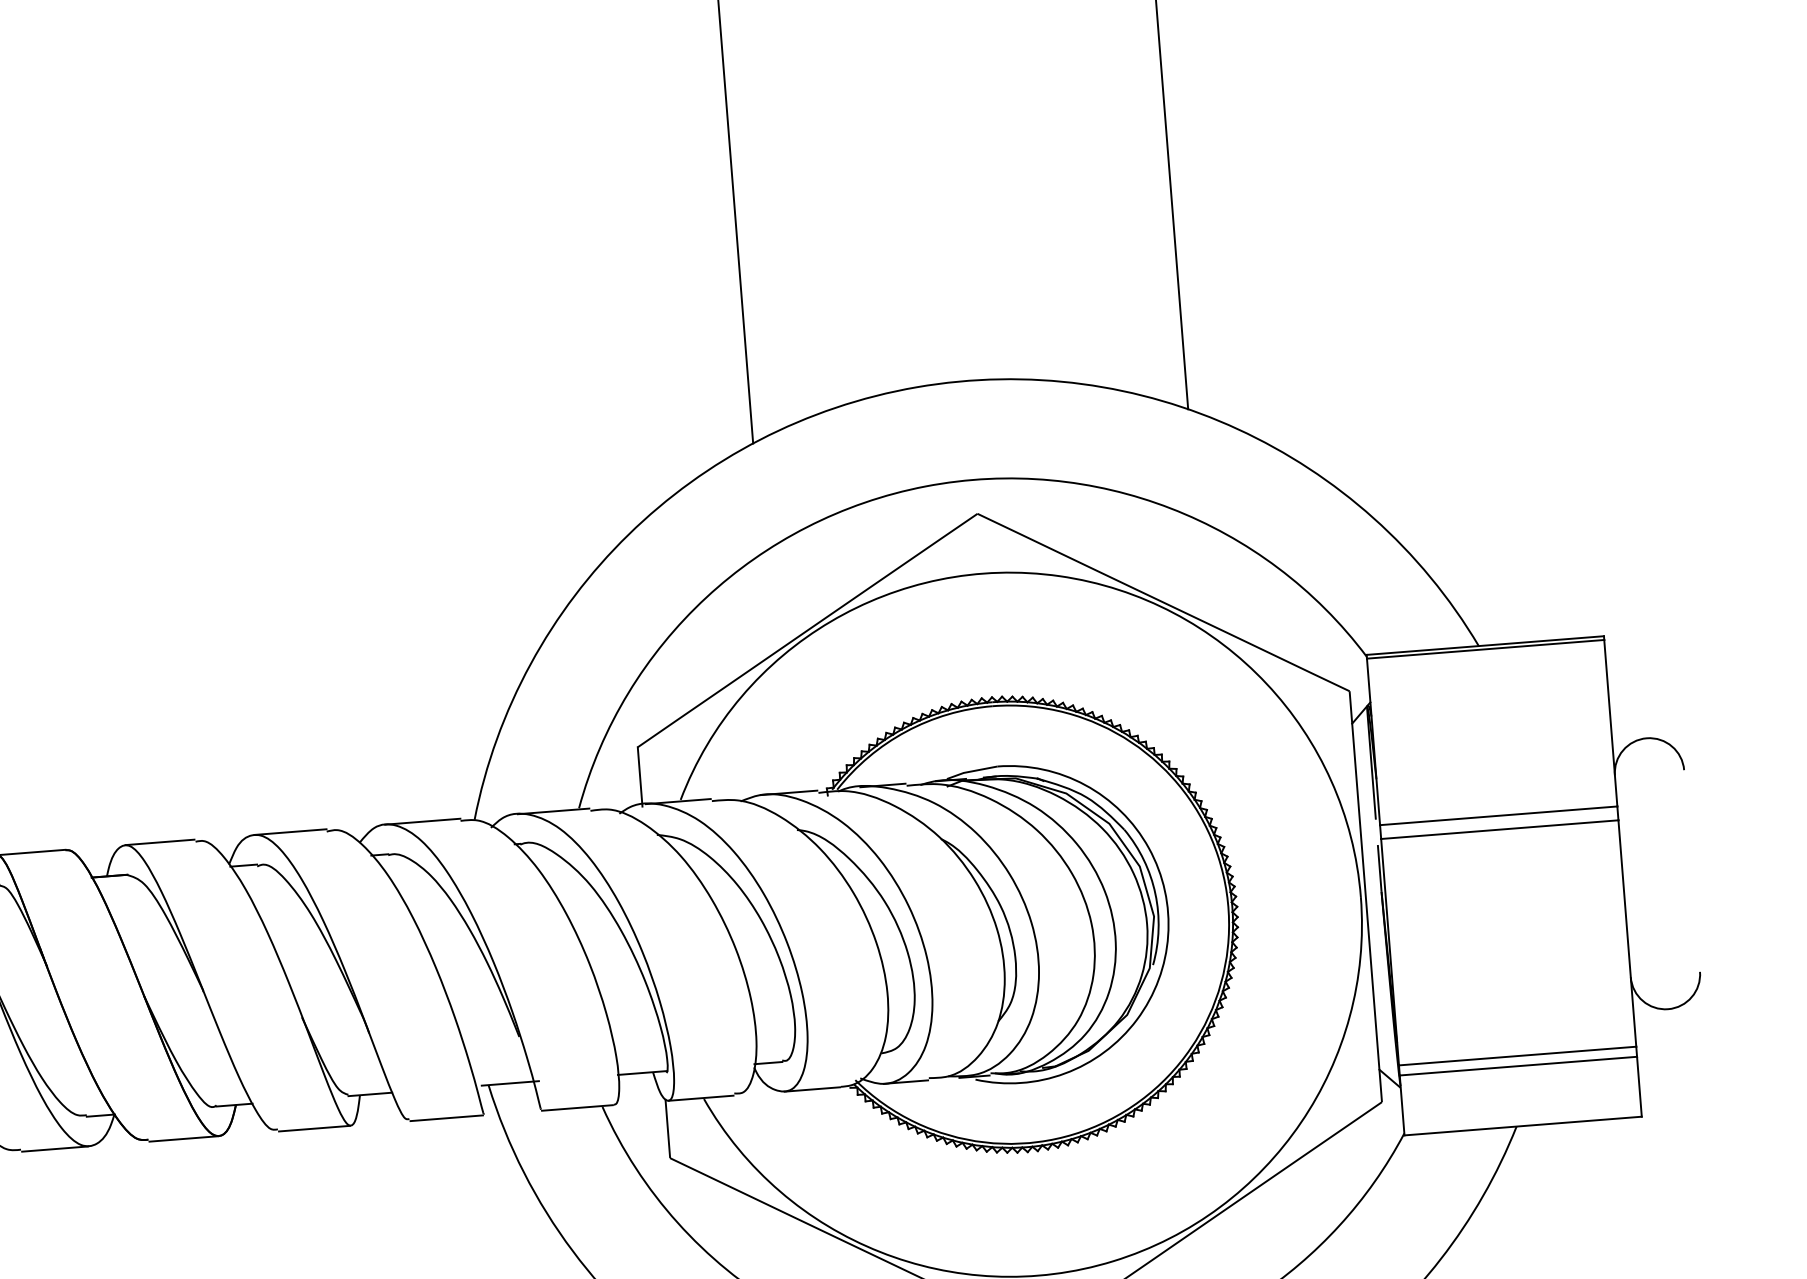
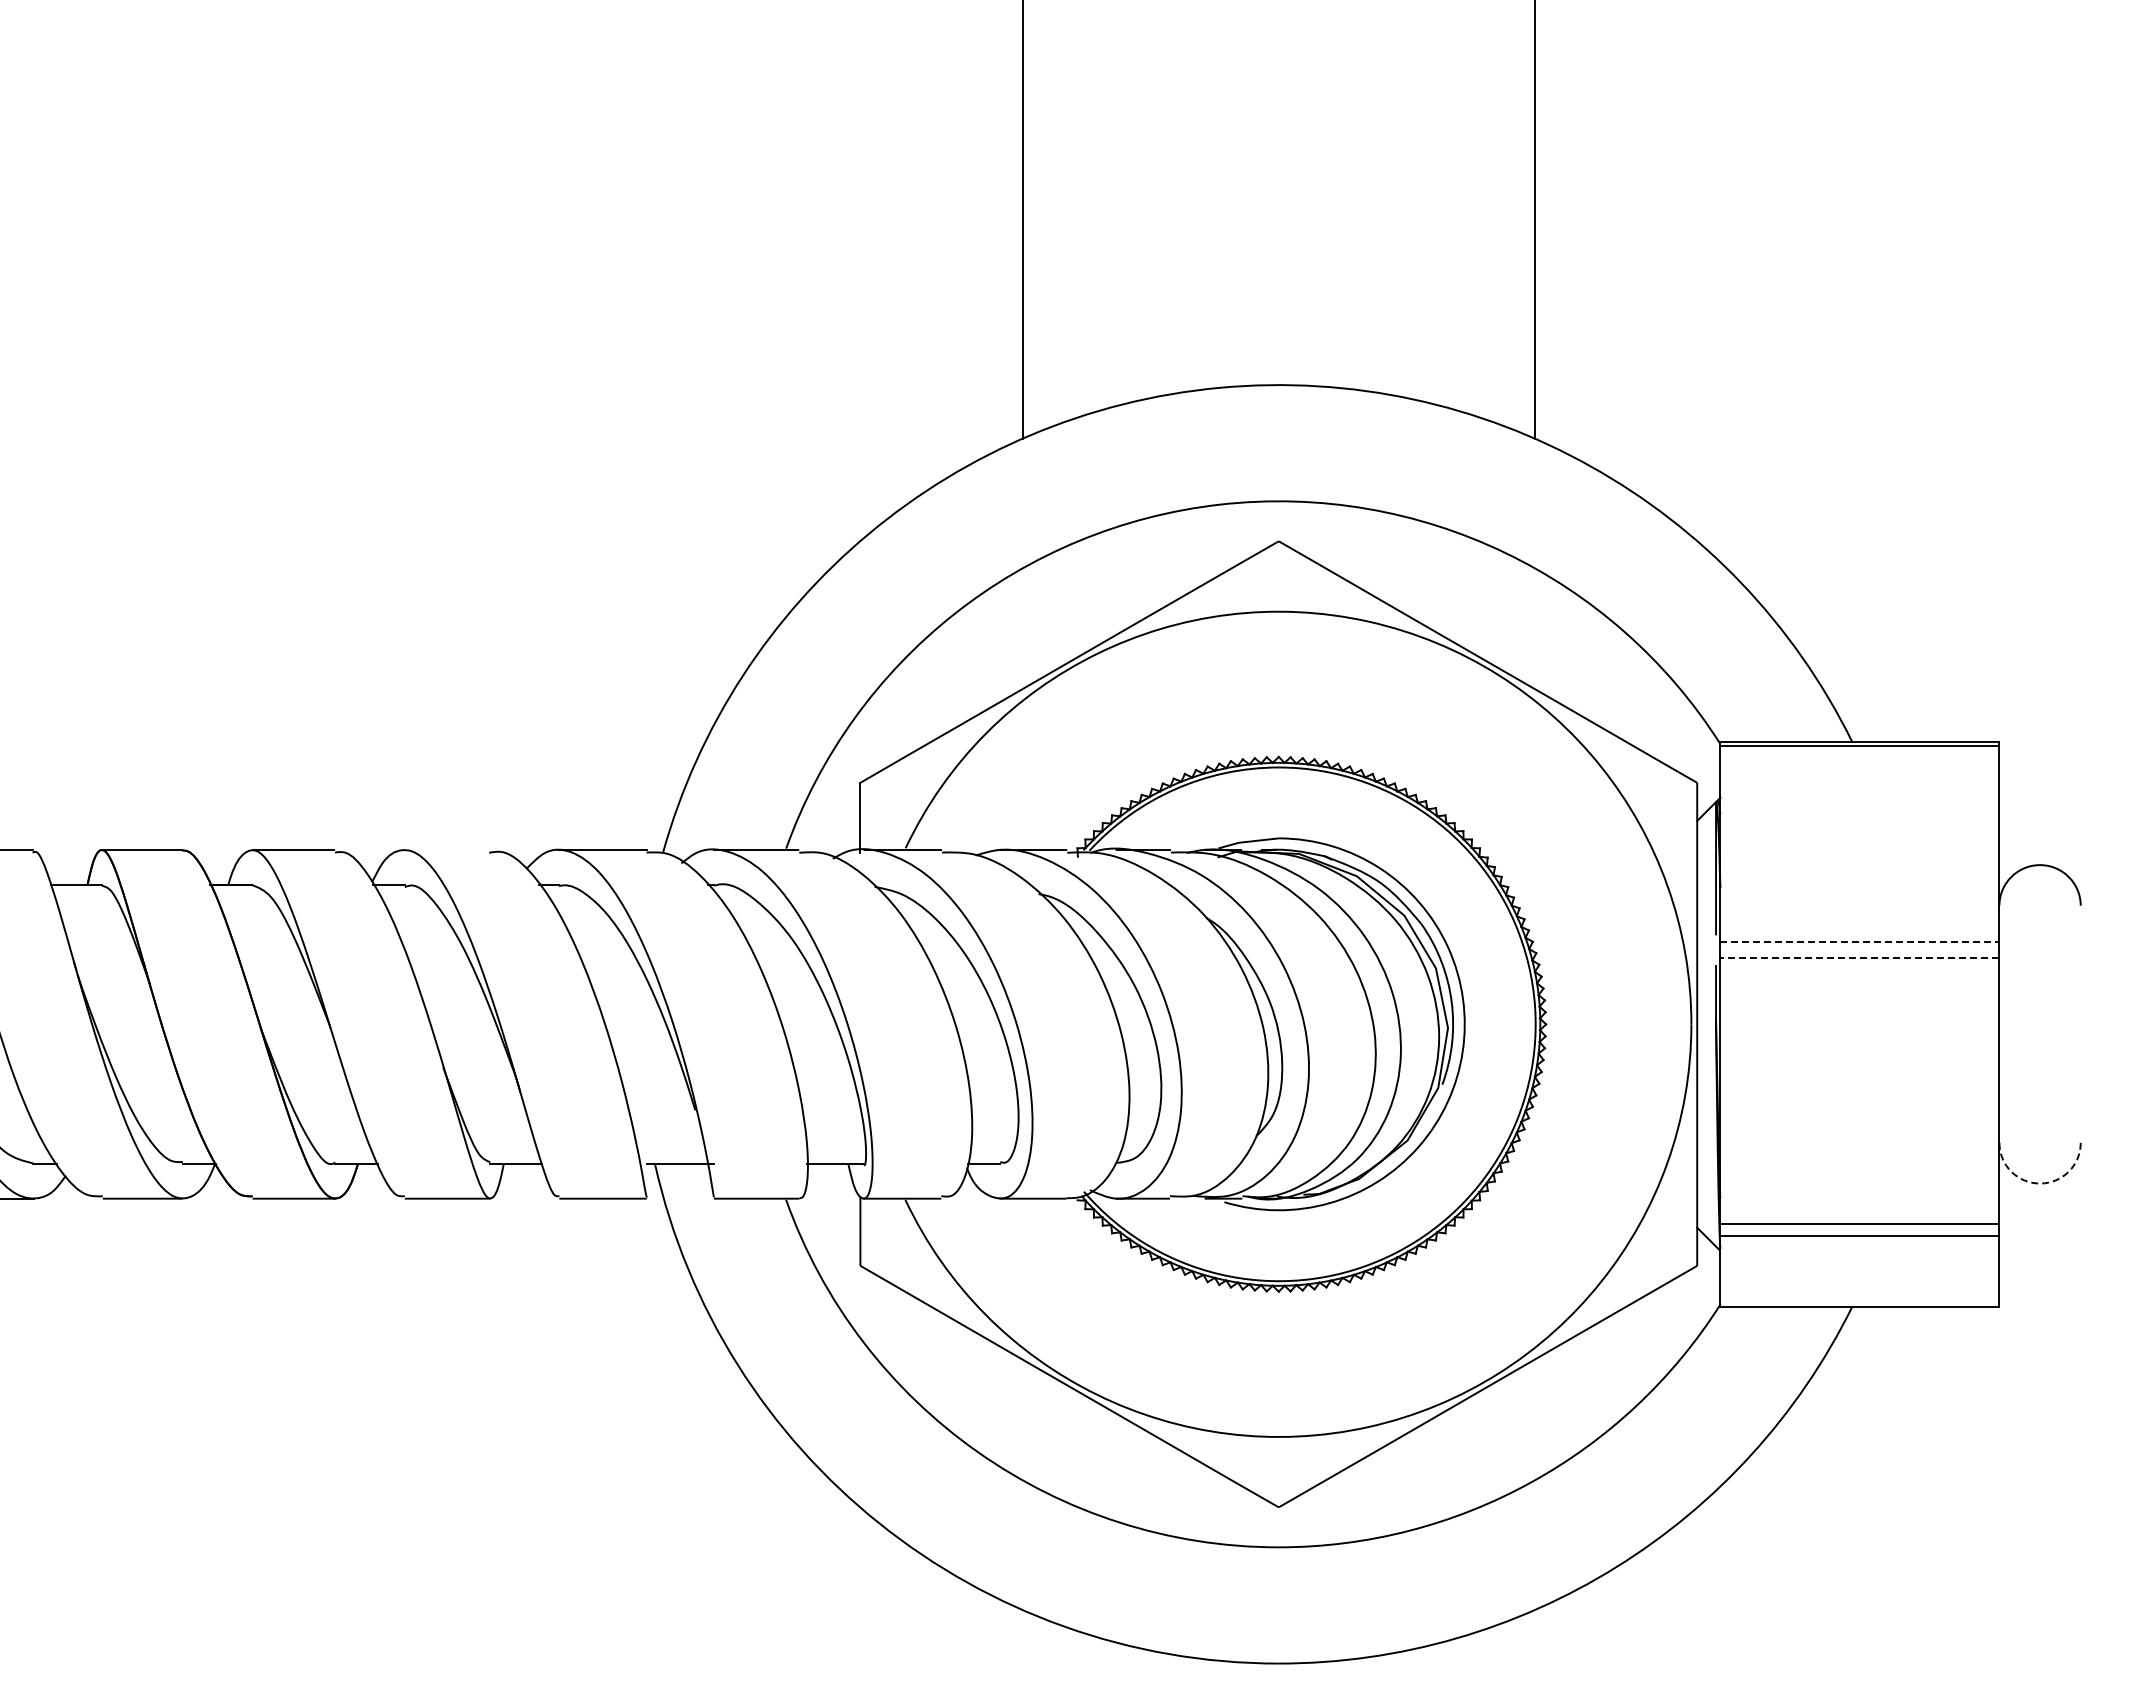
line: (1499, 816) -> (1860, 942), solid -> dashed
line: (1499, 829) -> (1859, 958), solid -> dashed
line: (290, 832) -> (446, 850), removed
arc: (1668, 1009) -> (2040, 1183), solid -> dashed

